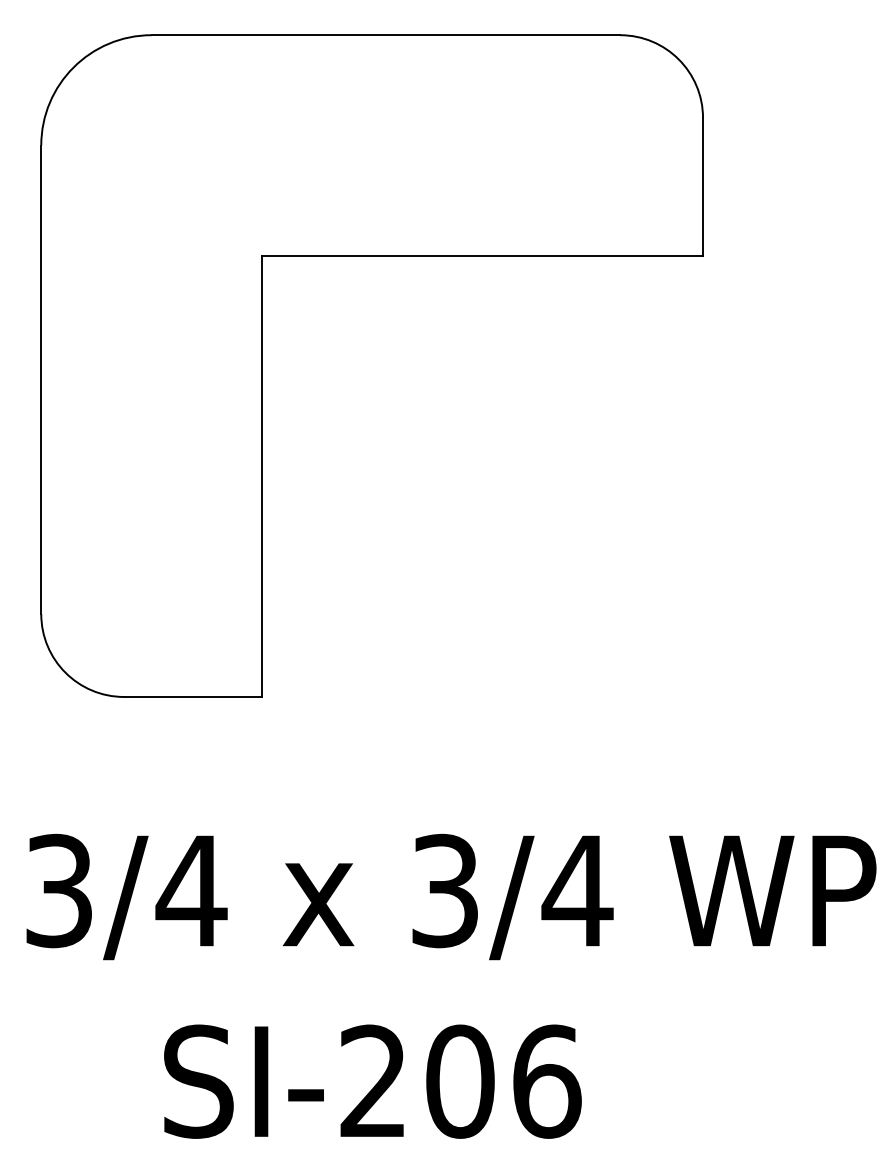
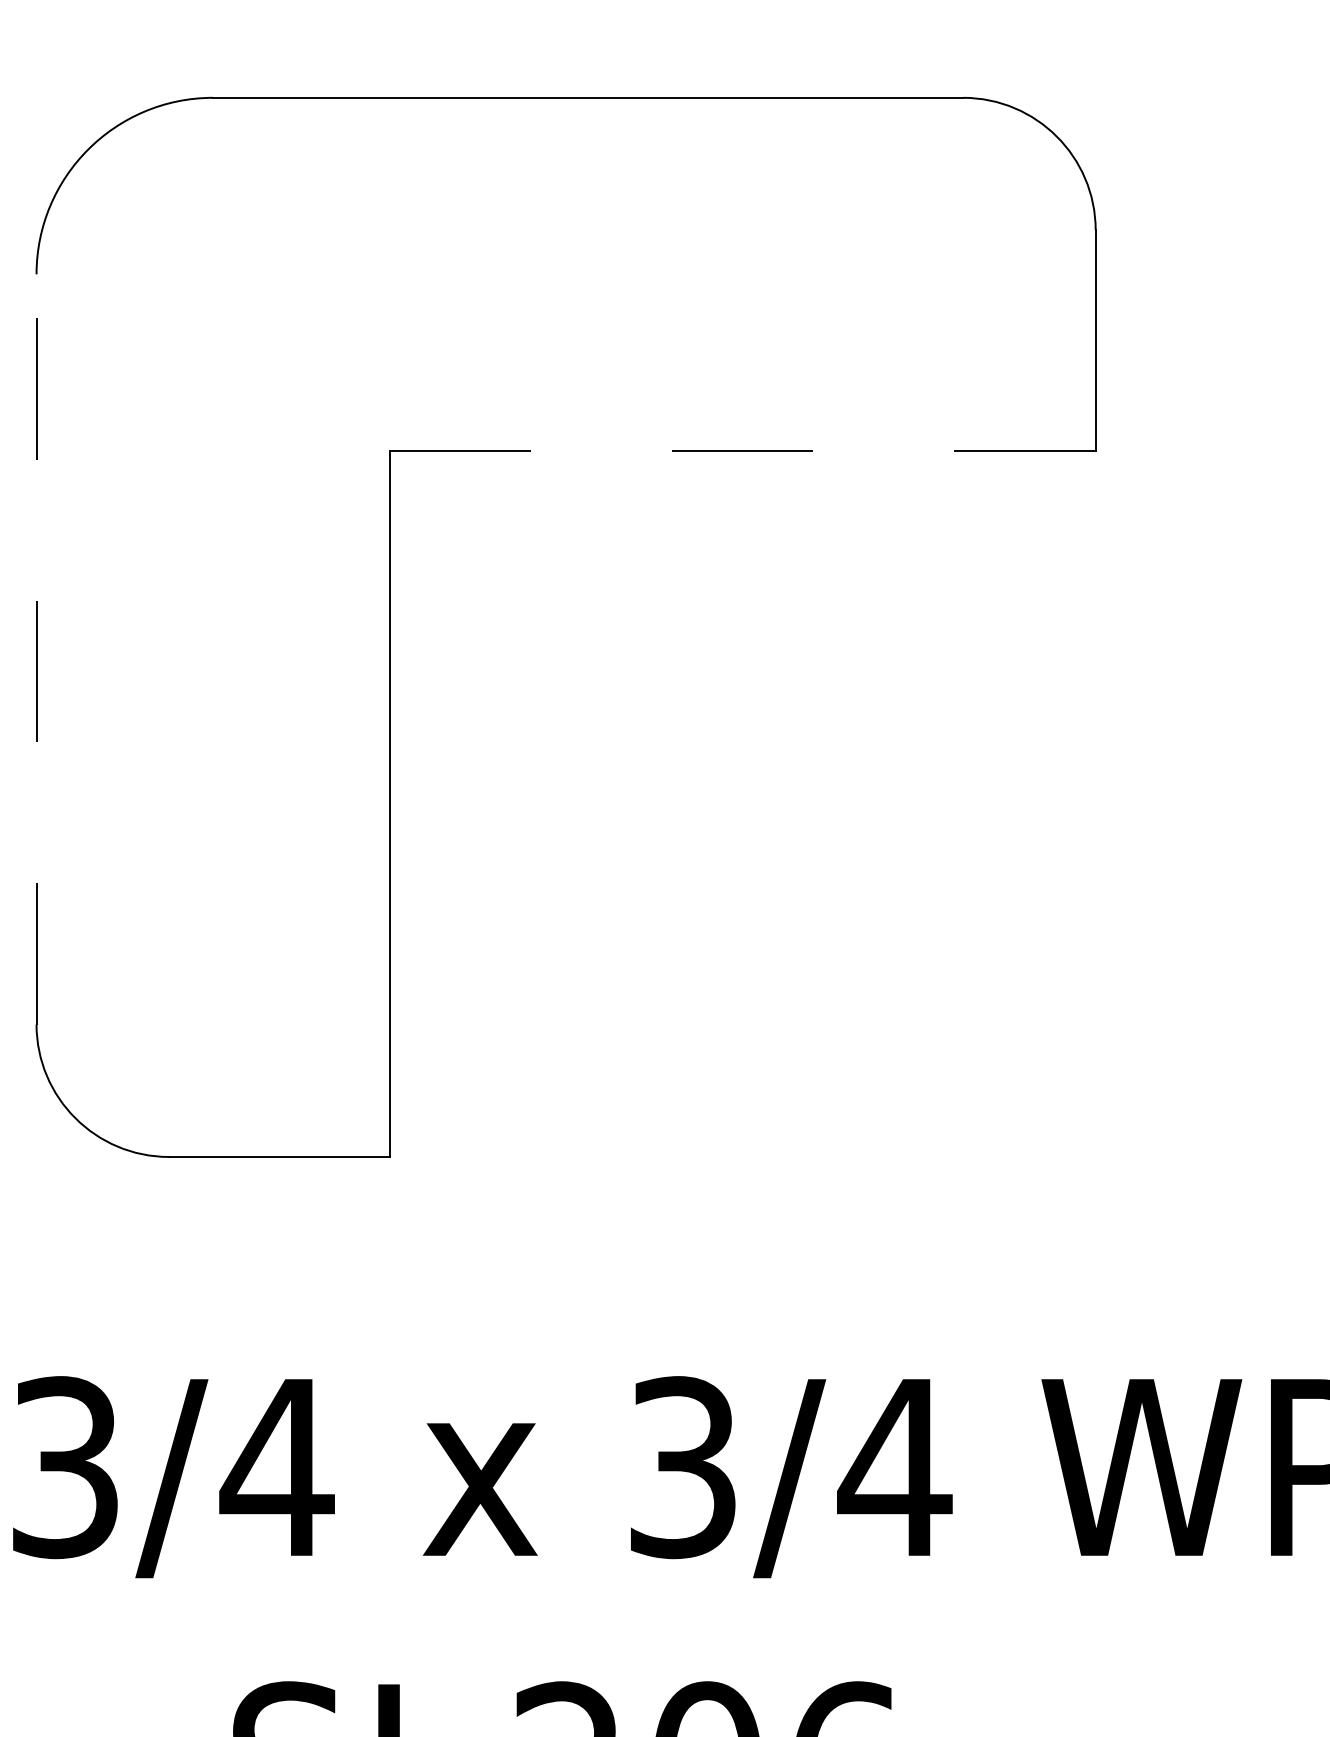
line: (482, 255) -> (742, 450), solid -> dashed
line: (41, 379) -> (36, 648), solid -> dashed

